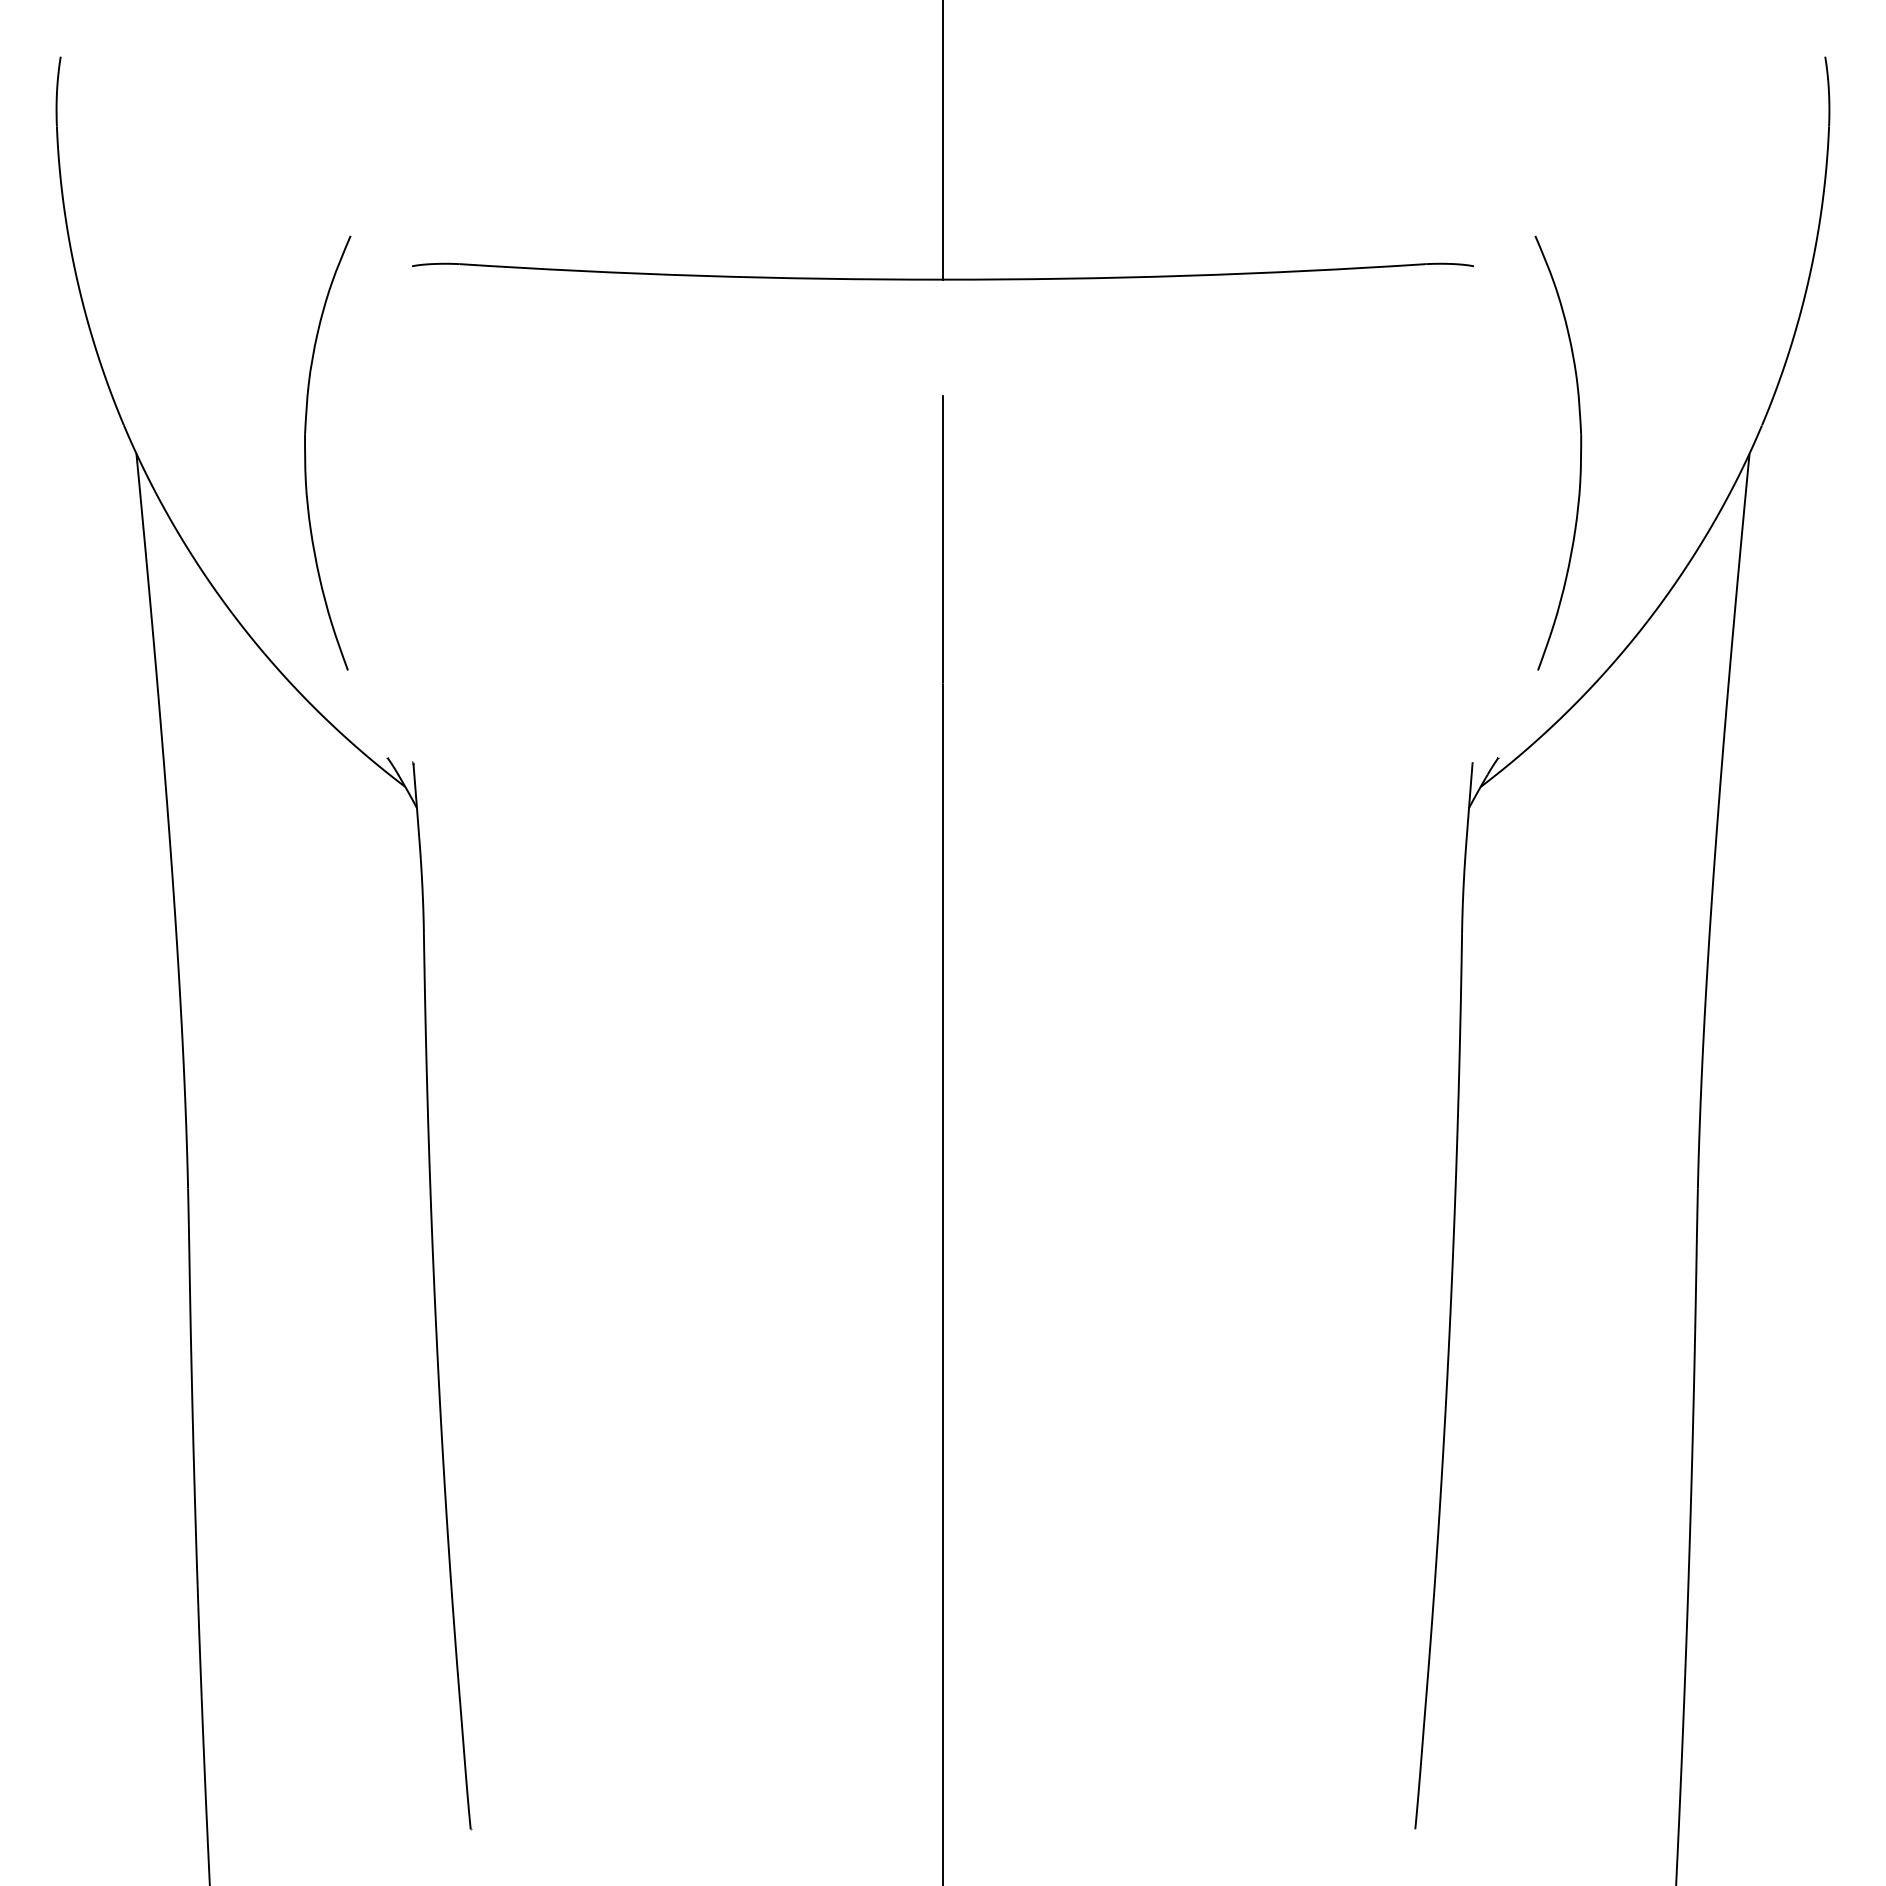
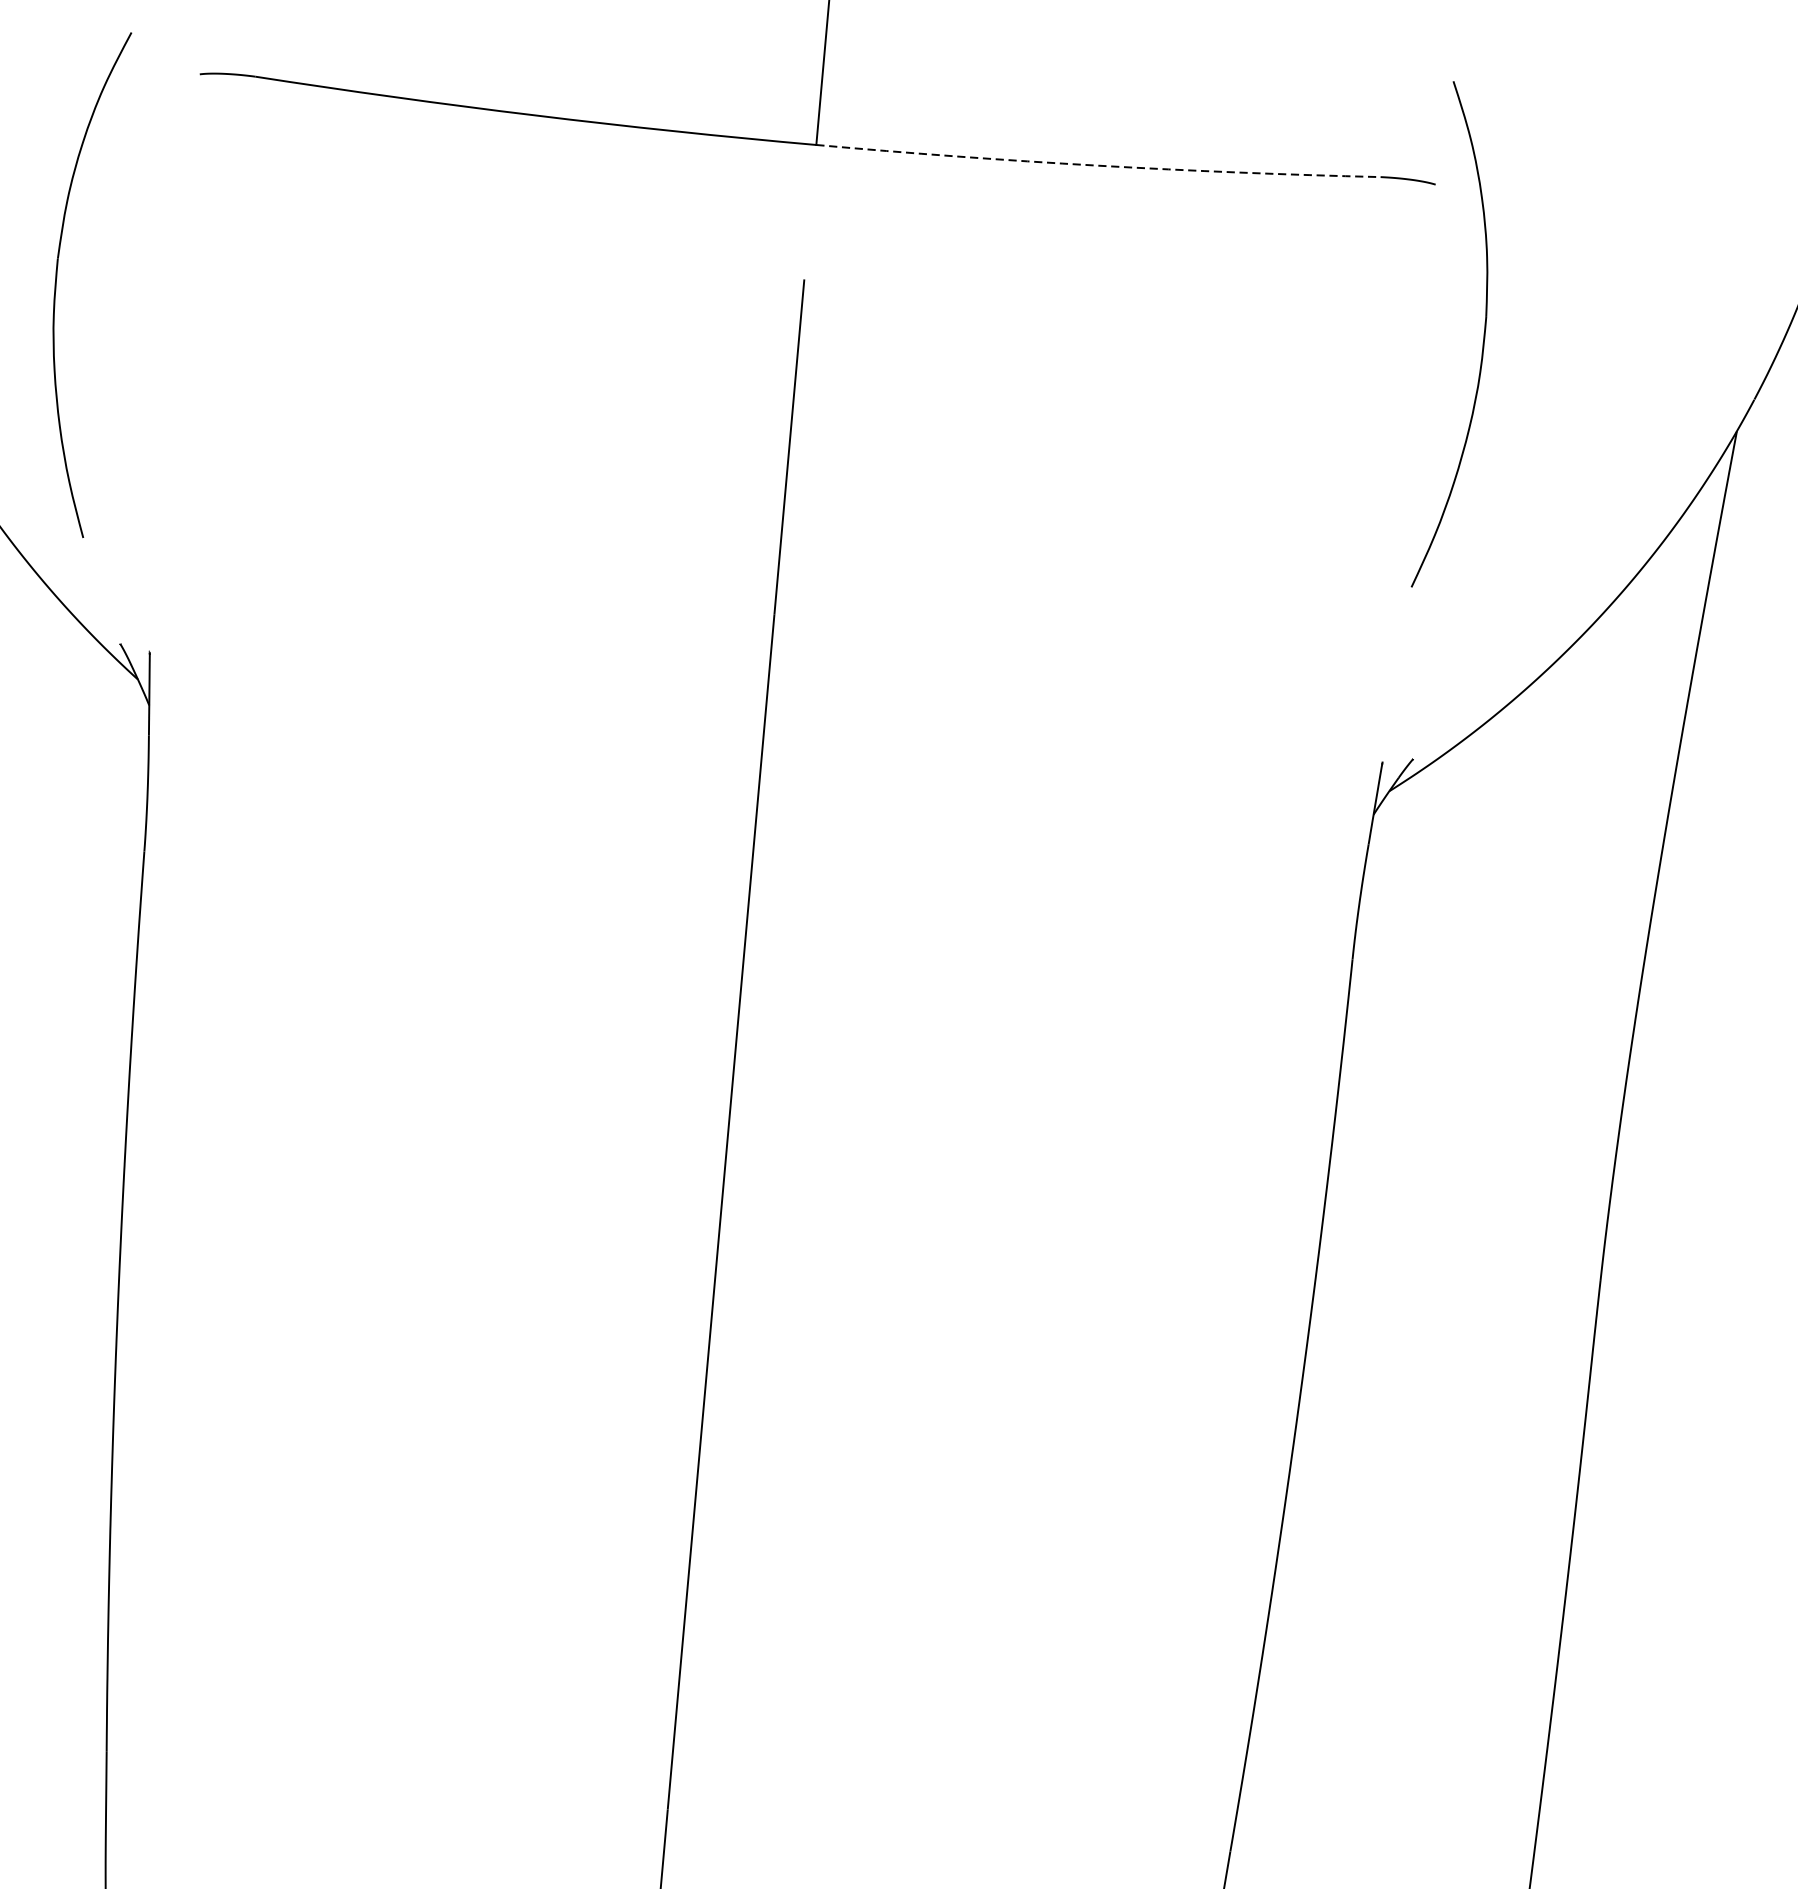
arc: (1184, 275) -> (1097, 165), solid -> dashed
part: (1580, 452) -> (1483, 338), moved

